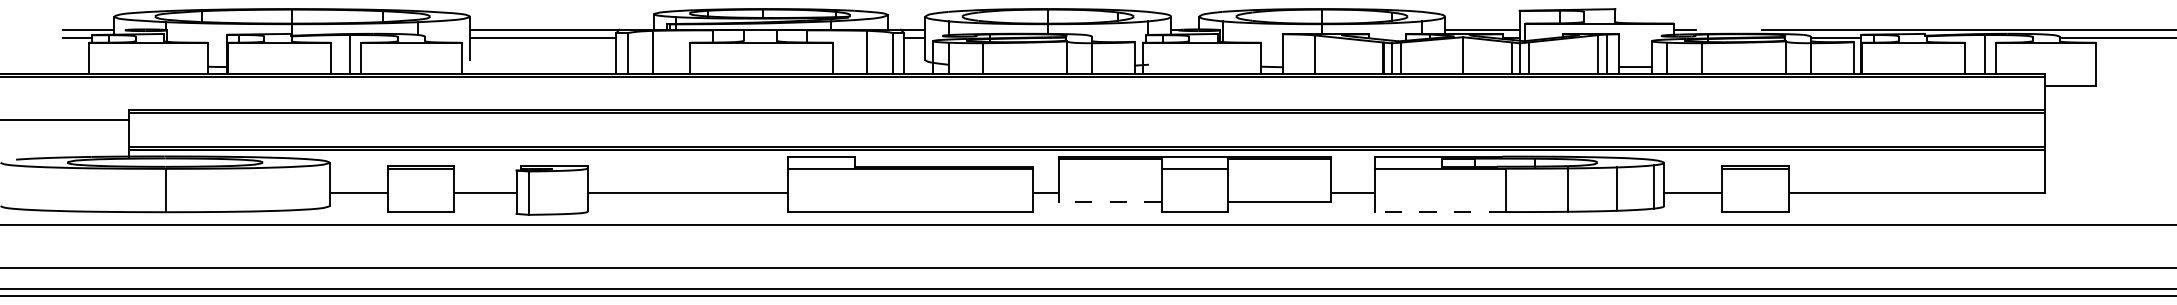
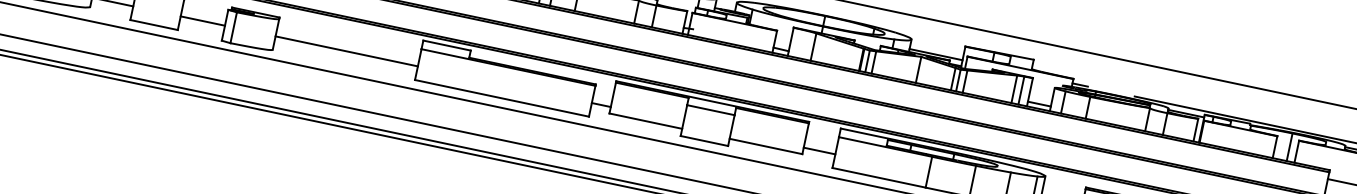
line: (1109, 201) -> (645, 120), dashed -> solid
line: (1440, 212) -> (878, 178), dashed -> solid

